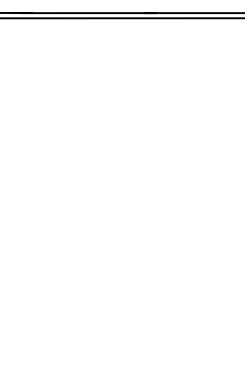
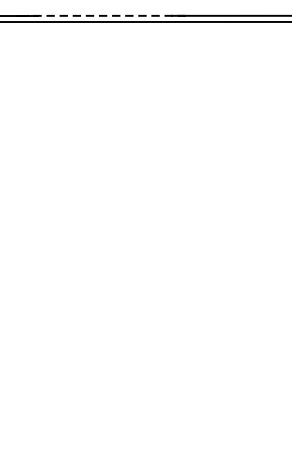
line: (89, 13) -> (106, 16), solid -> dashed

